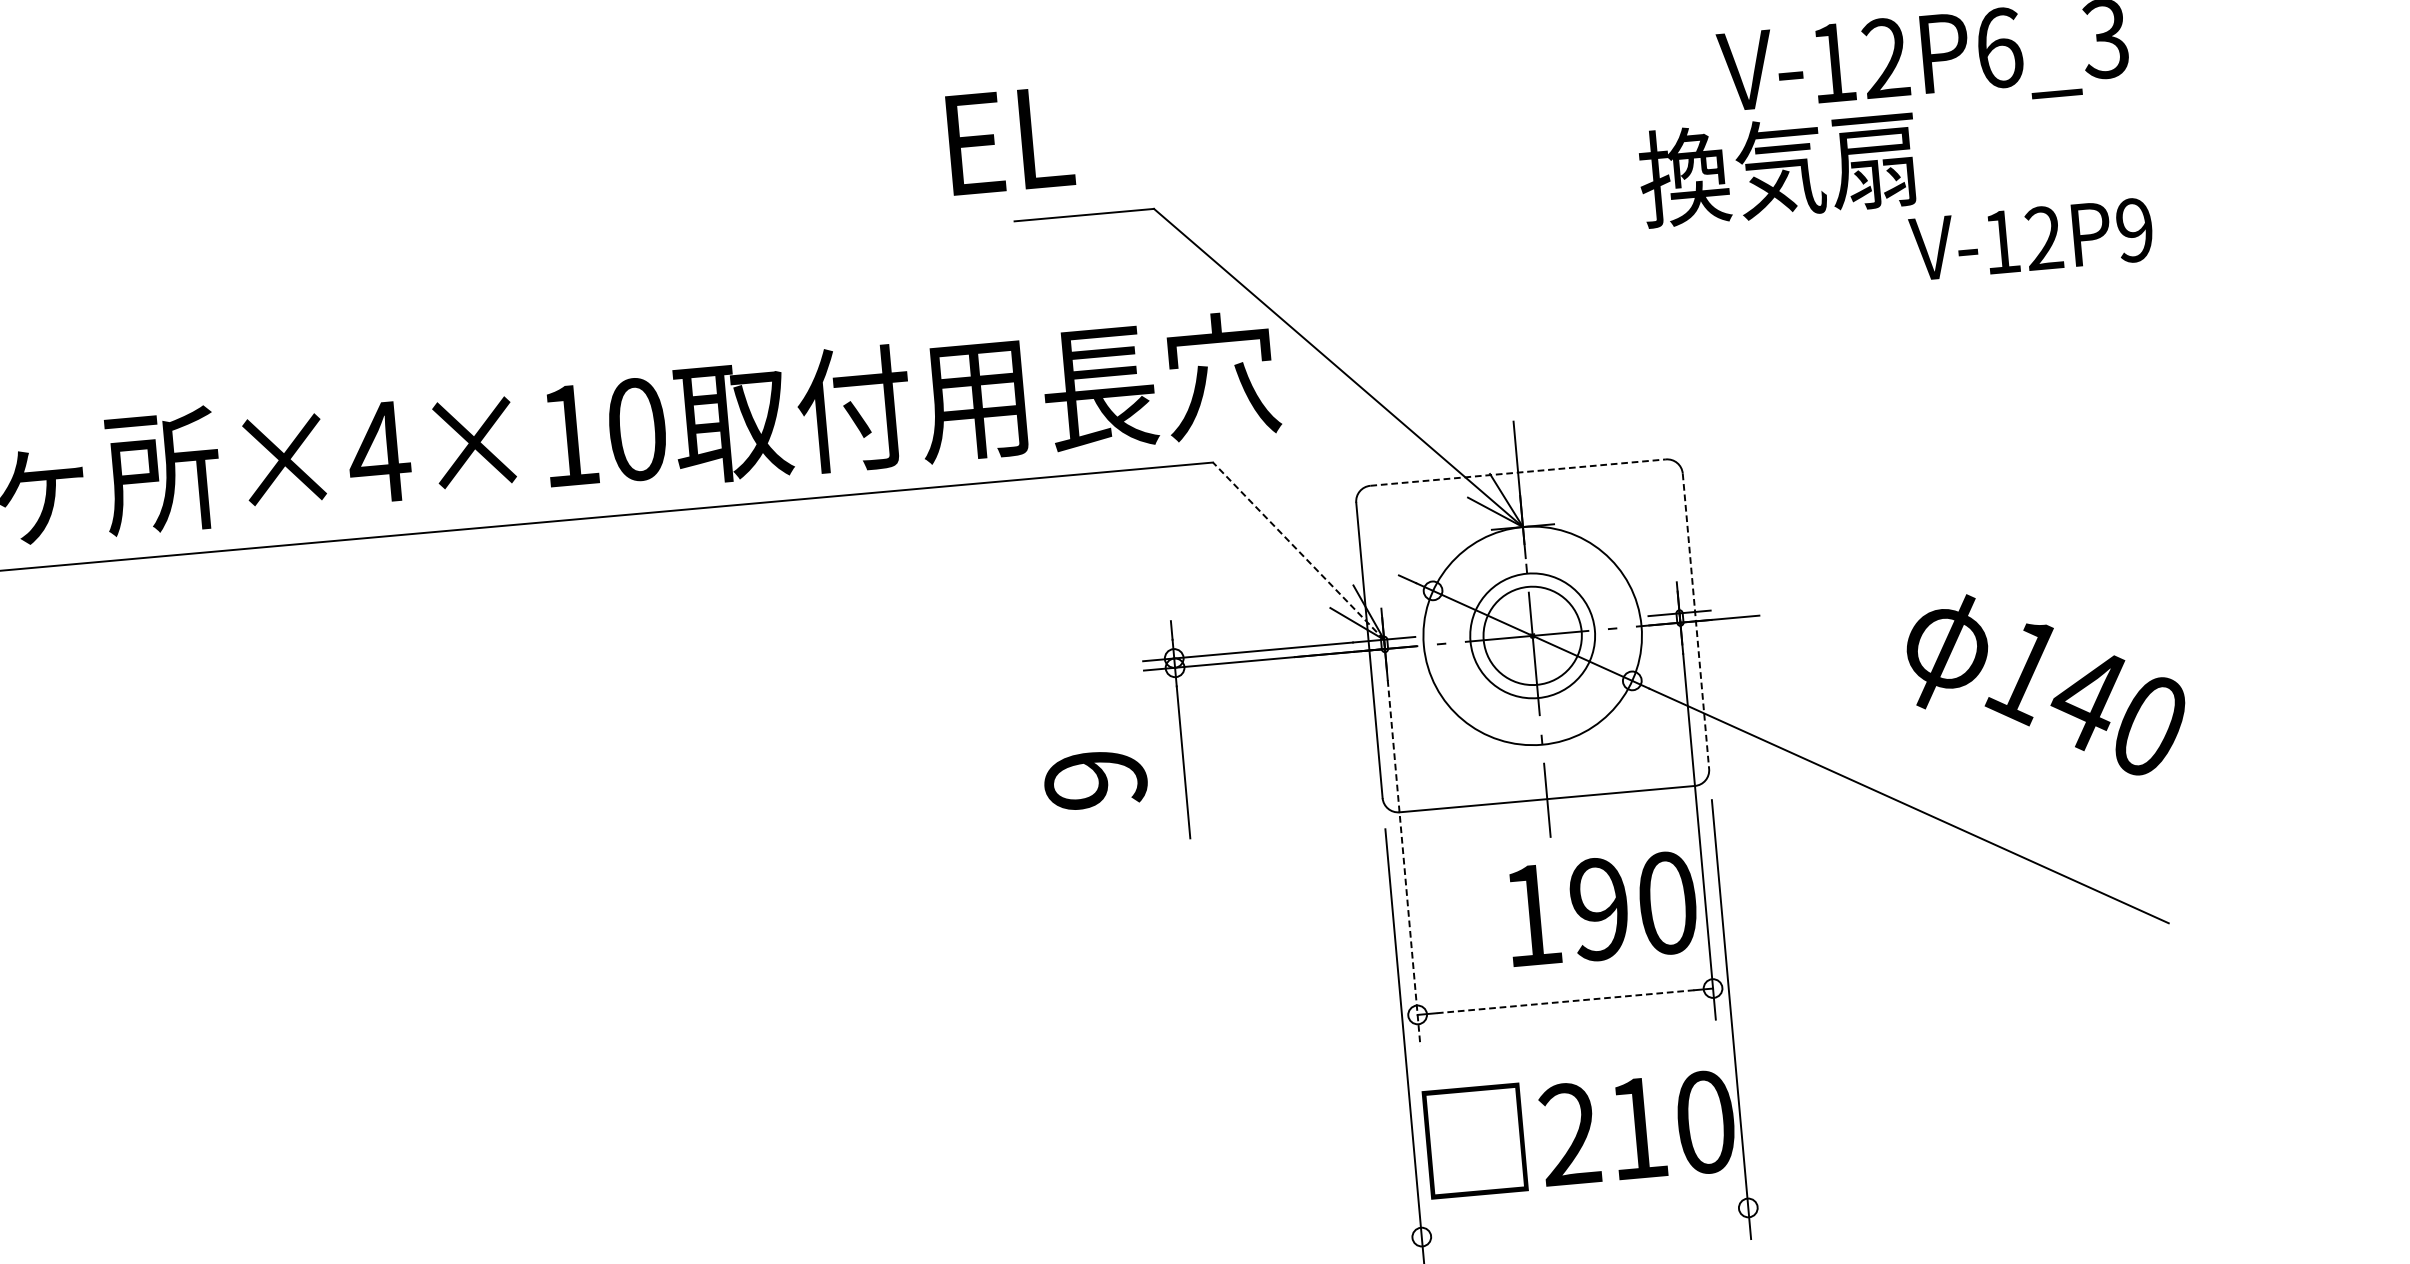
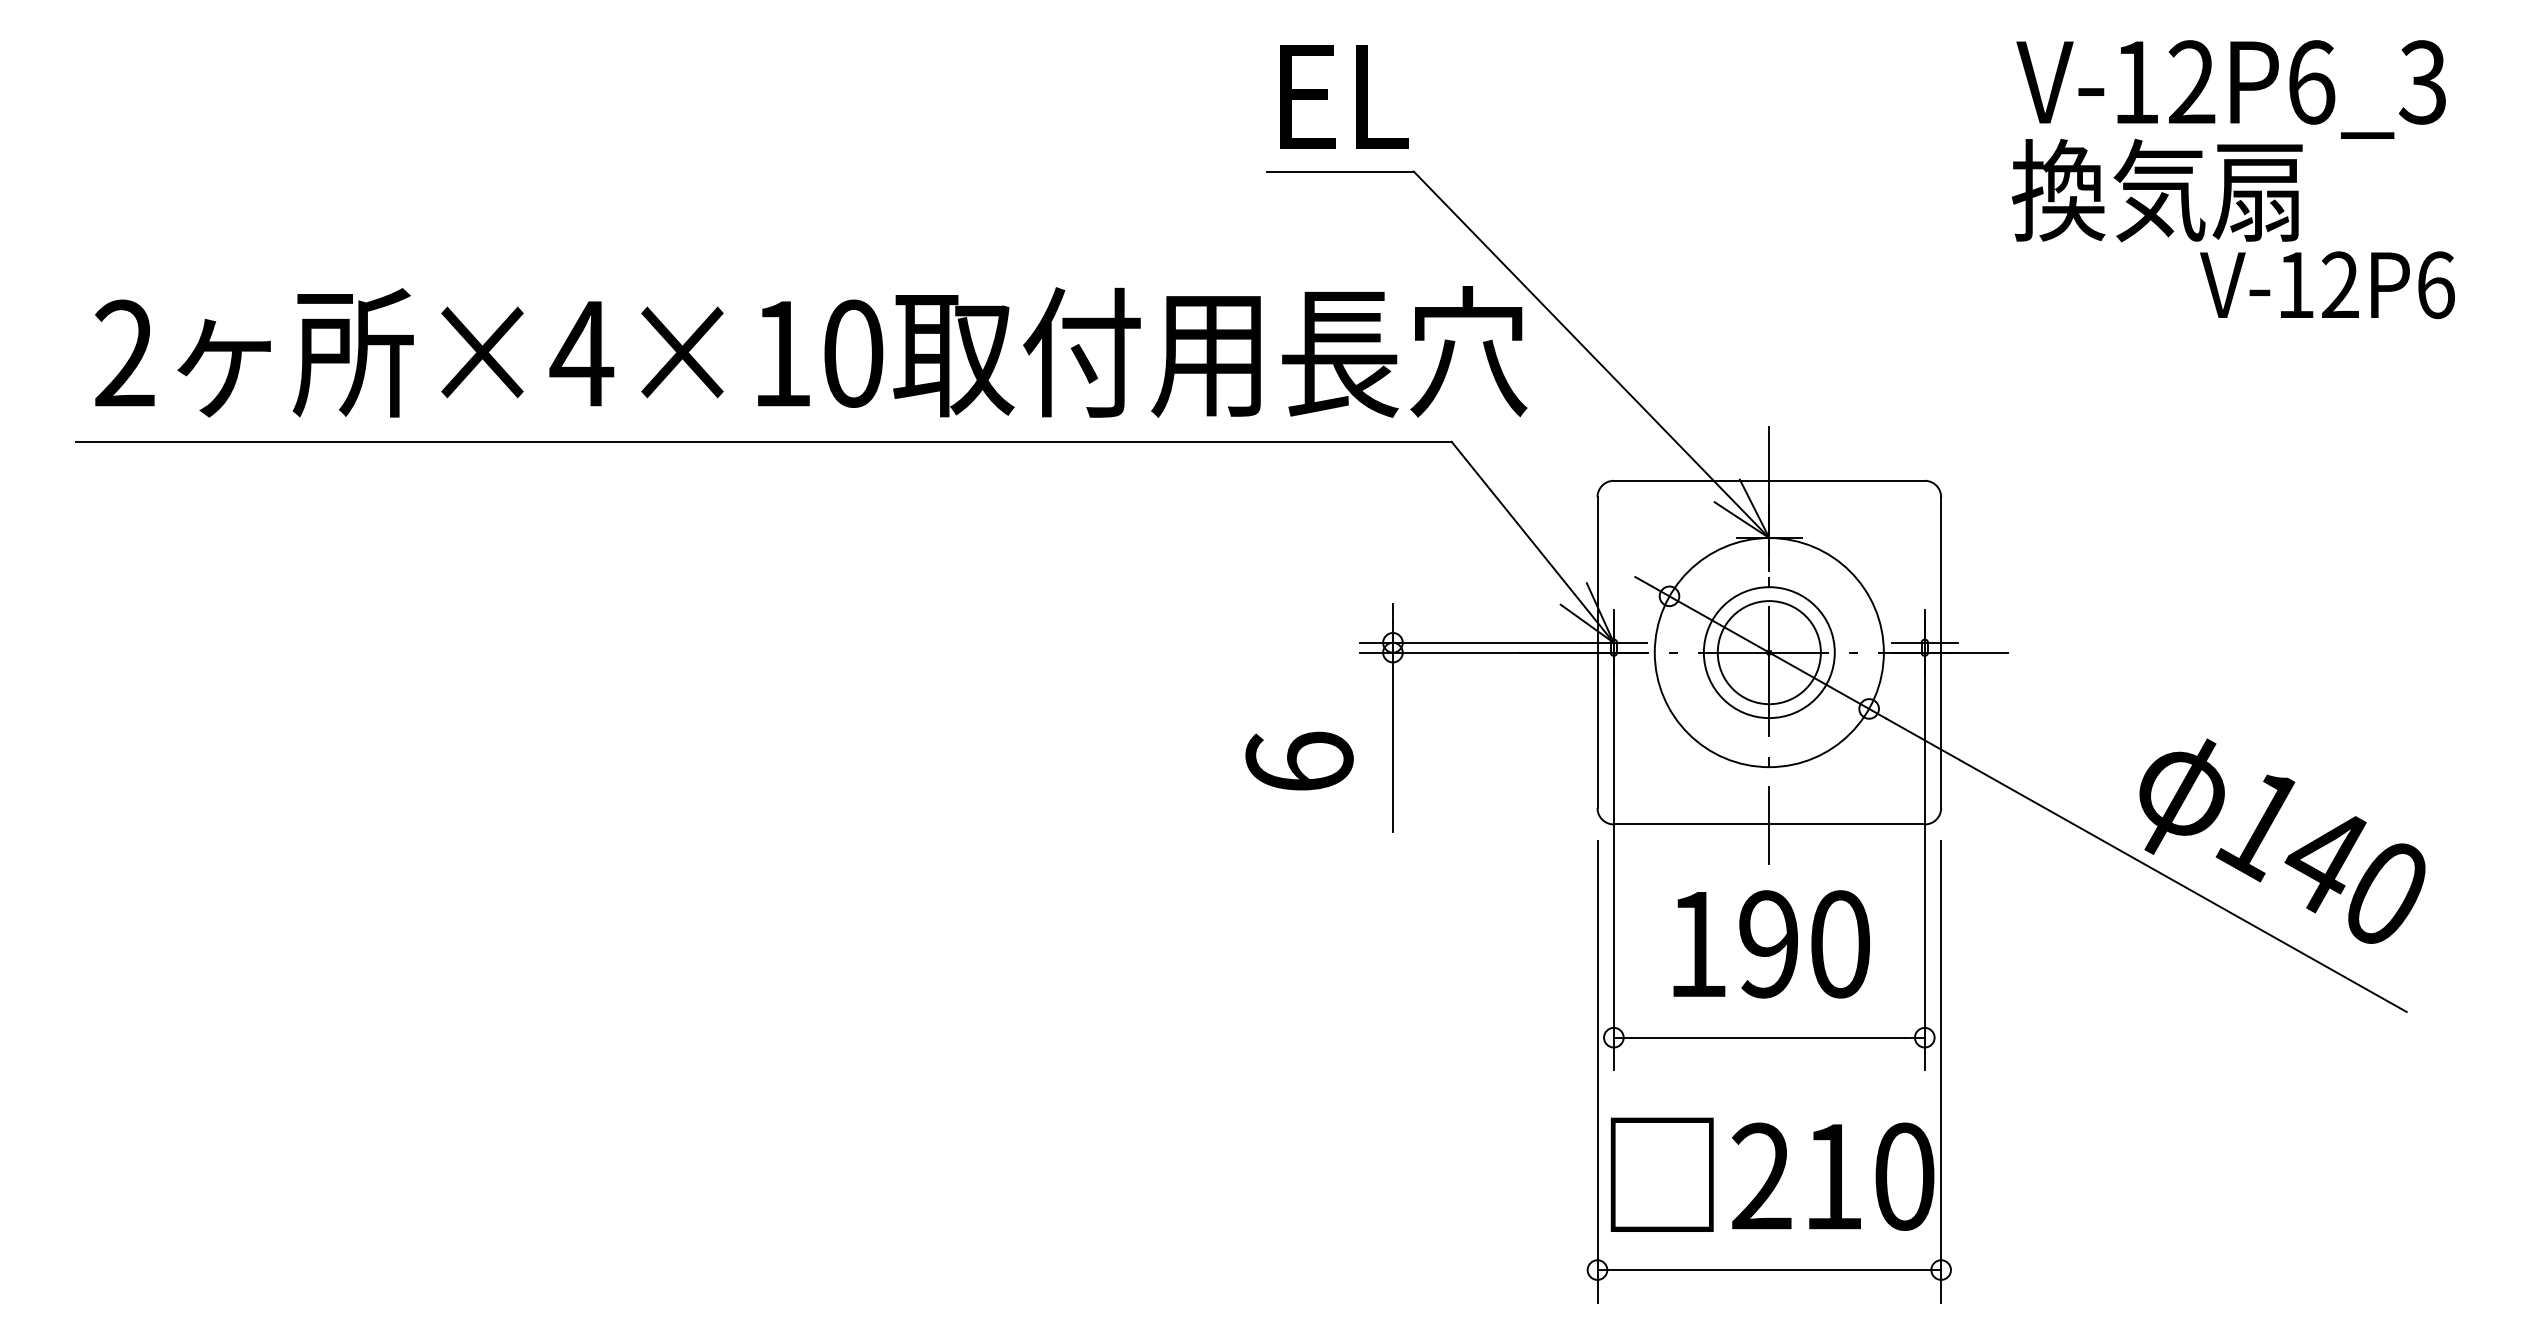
text: (1010, 140) -> (1344, 96), moved
text: (1778, 168) -> (2157, 190), moved
text: (2134, 230) -> (2435, 285), V-12P9 -> V-12P6
line: (1518, 472) -> (1769, 480), dashed -> solid
line: (1298, 550) -> (1532, 541), dashed -> solid
line: (1696, 622) -> (1941, 653), dashed -> solid
text: (2046, 684) -> (2282, 840), moved
text: (1095, 779) -> (1299, 761), 9 -> 6
line: (1403, 862) -> (1613, 877), dashed -> solid
text: (1602, 909) -> (1771, 944), moved
line: (1565, 1001) -> (1769, 1037), dashed -> solid
line: (1585, 1222) -> (1769, 1270), added

